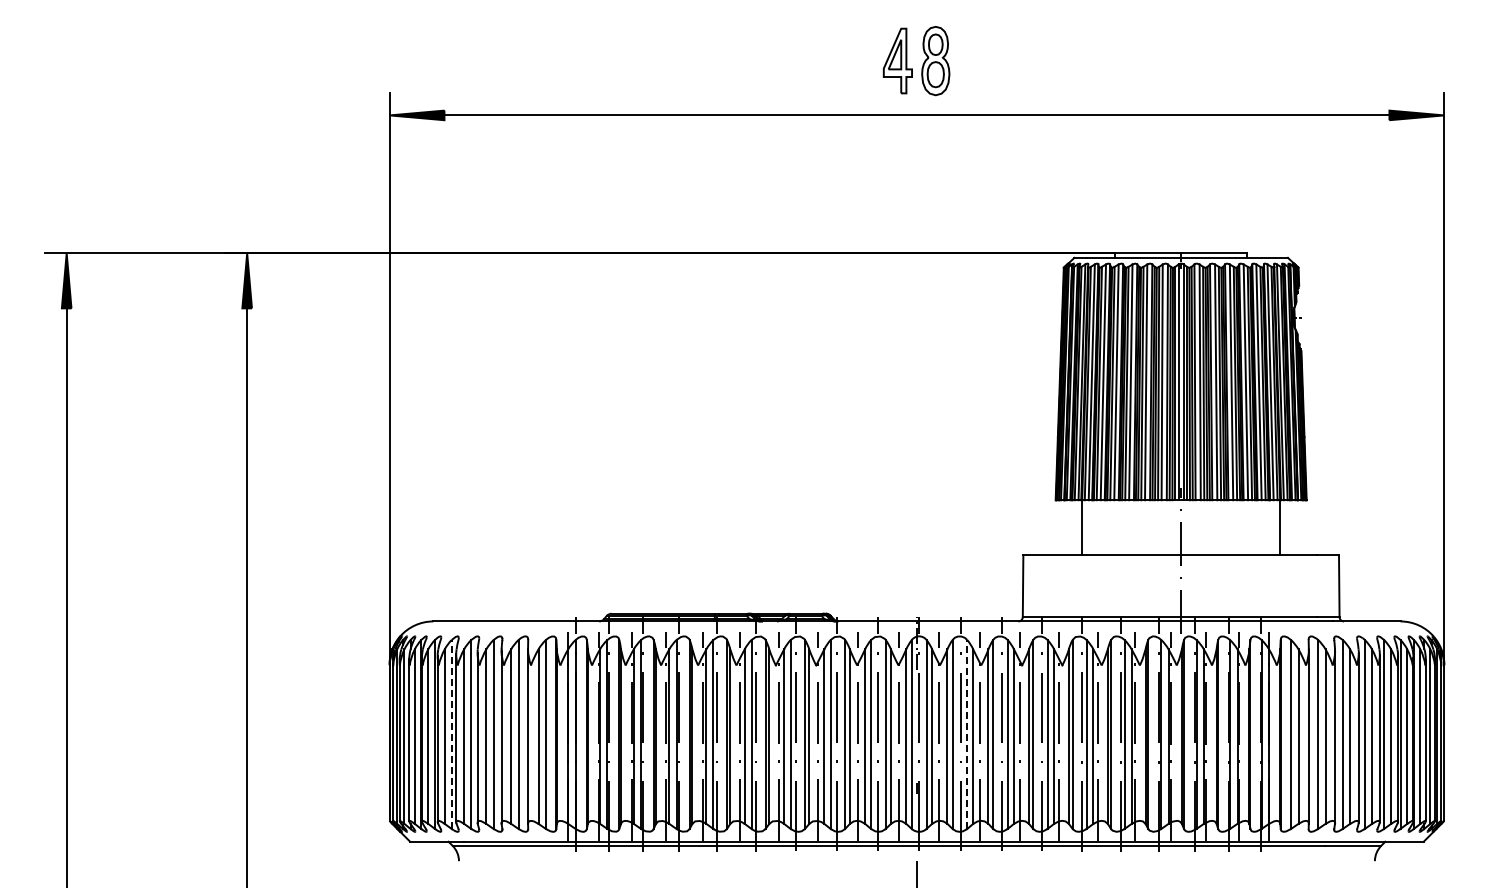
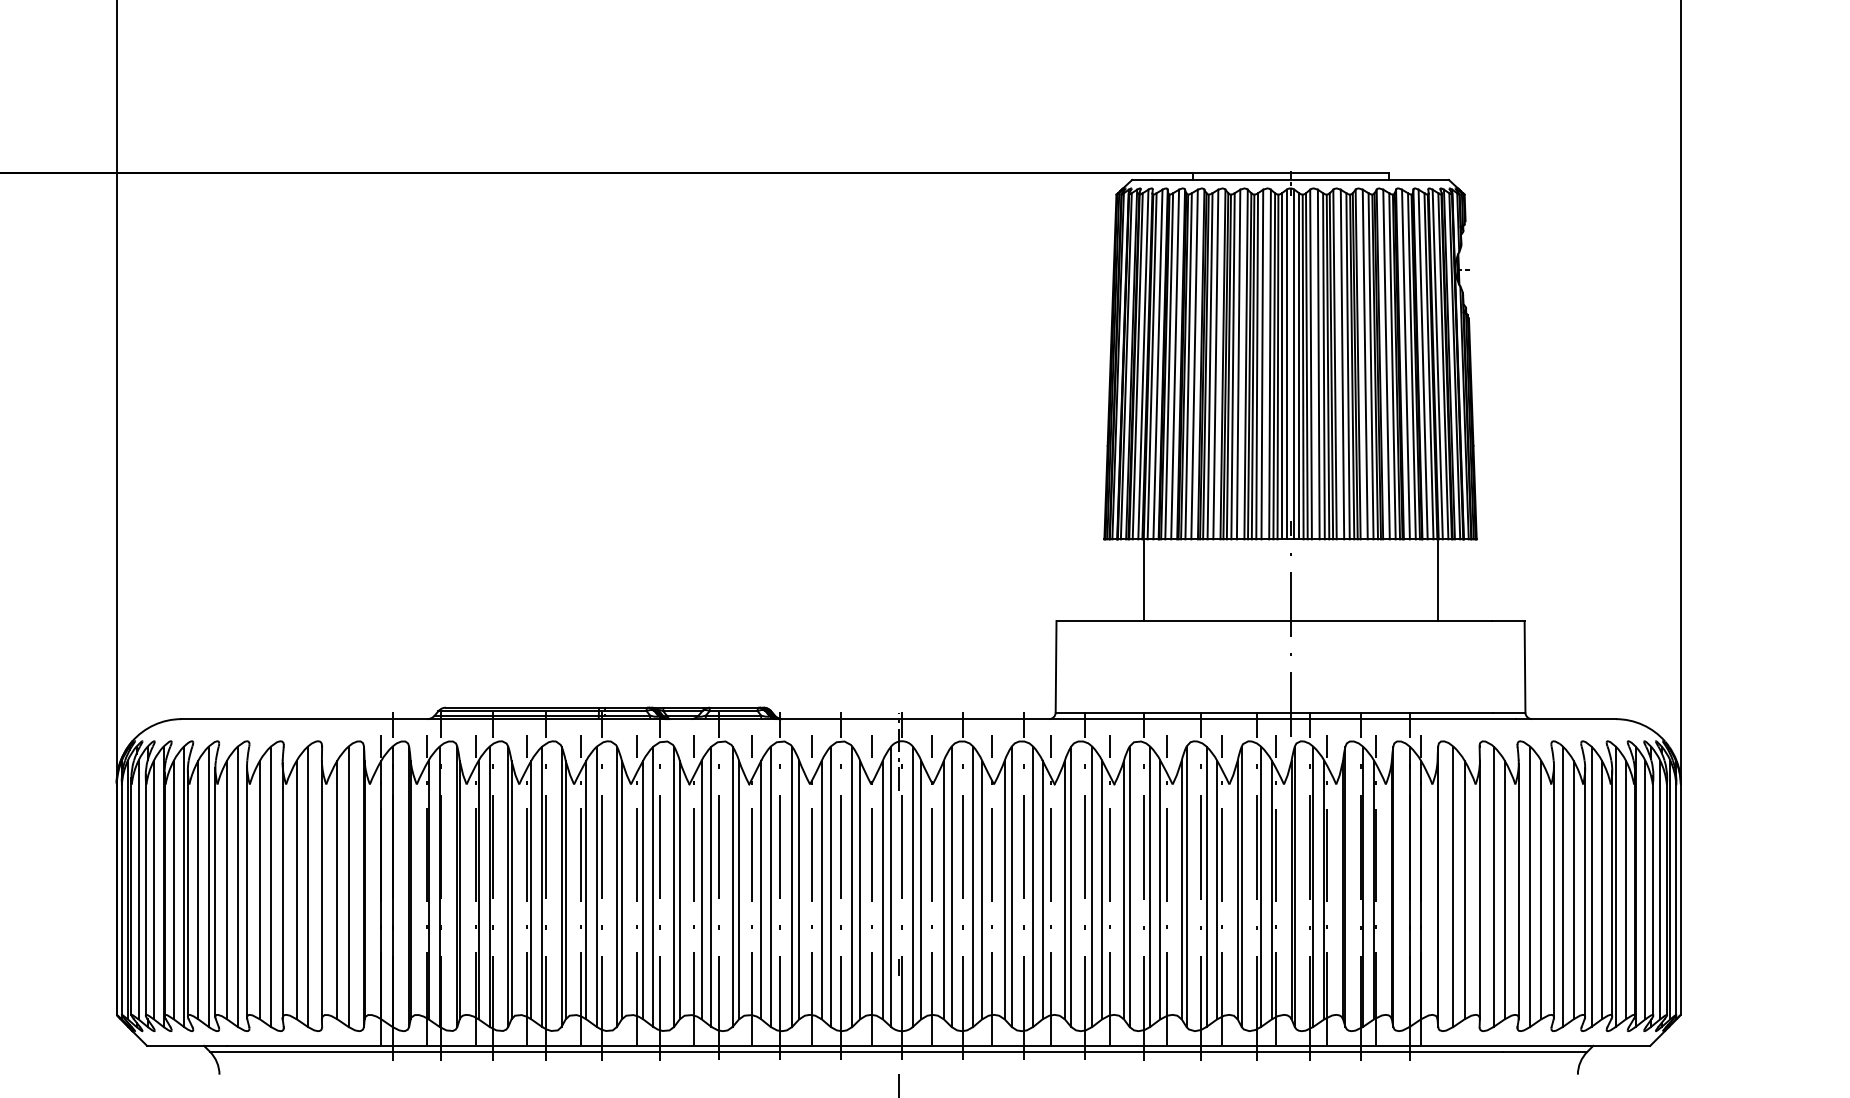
line: (451, 734) -> (208, 886), dashed -> solid
line: (967, 734) -> (973, 886), dashed -> solid

